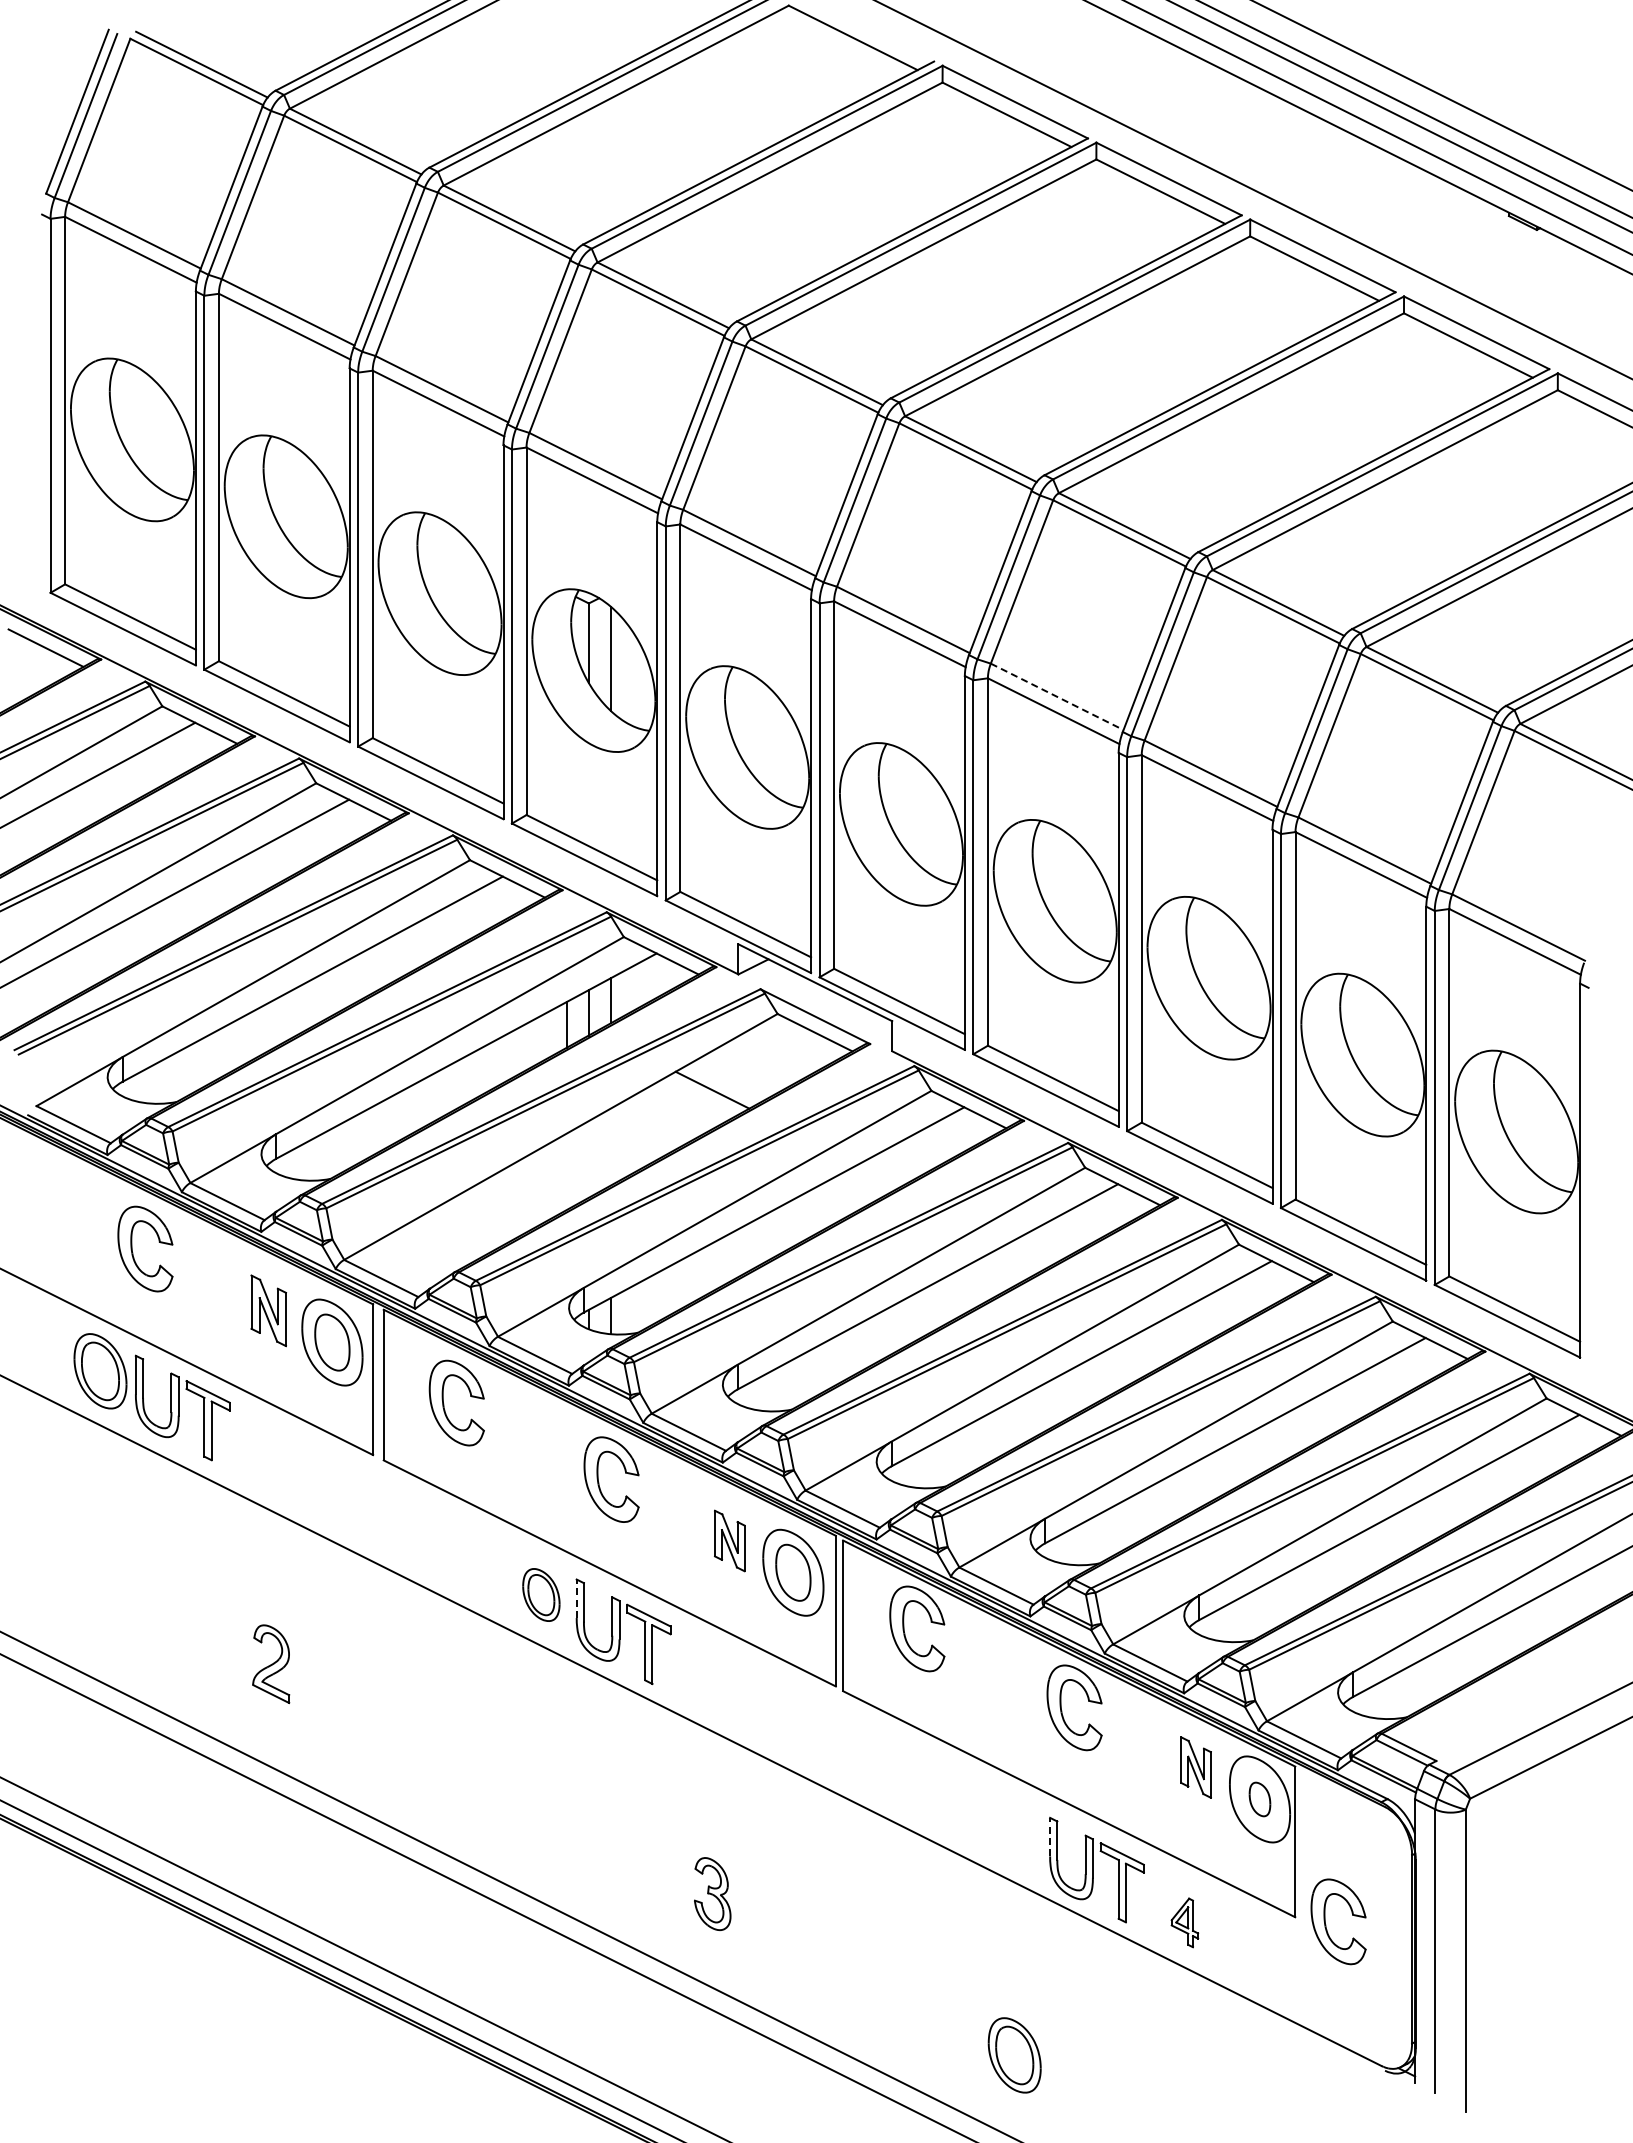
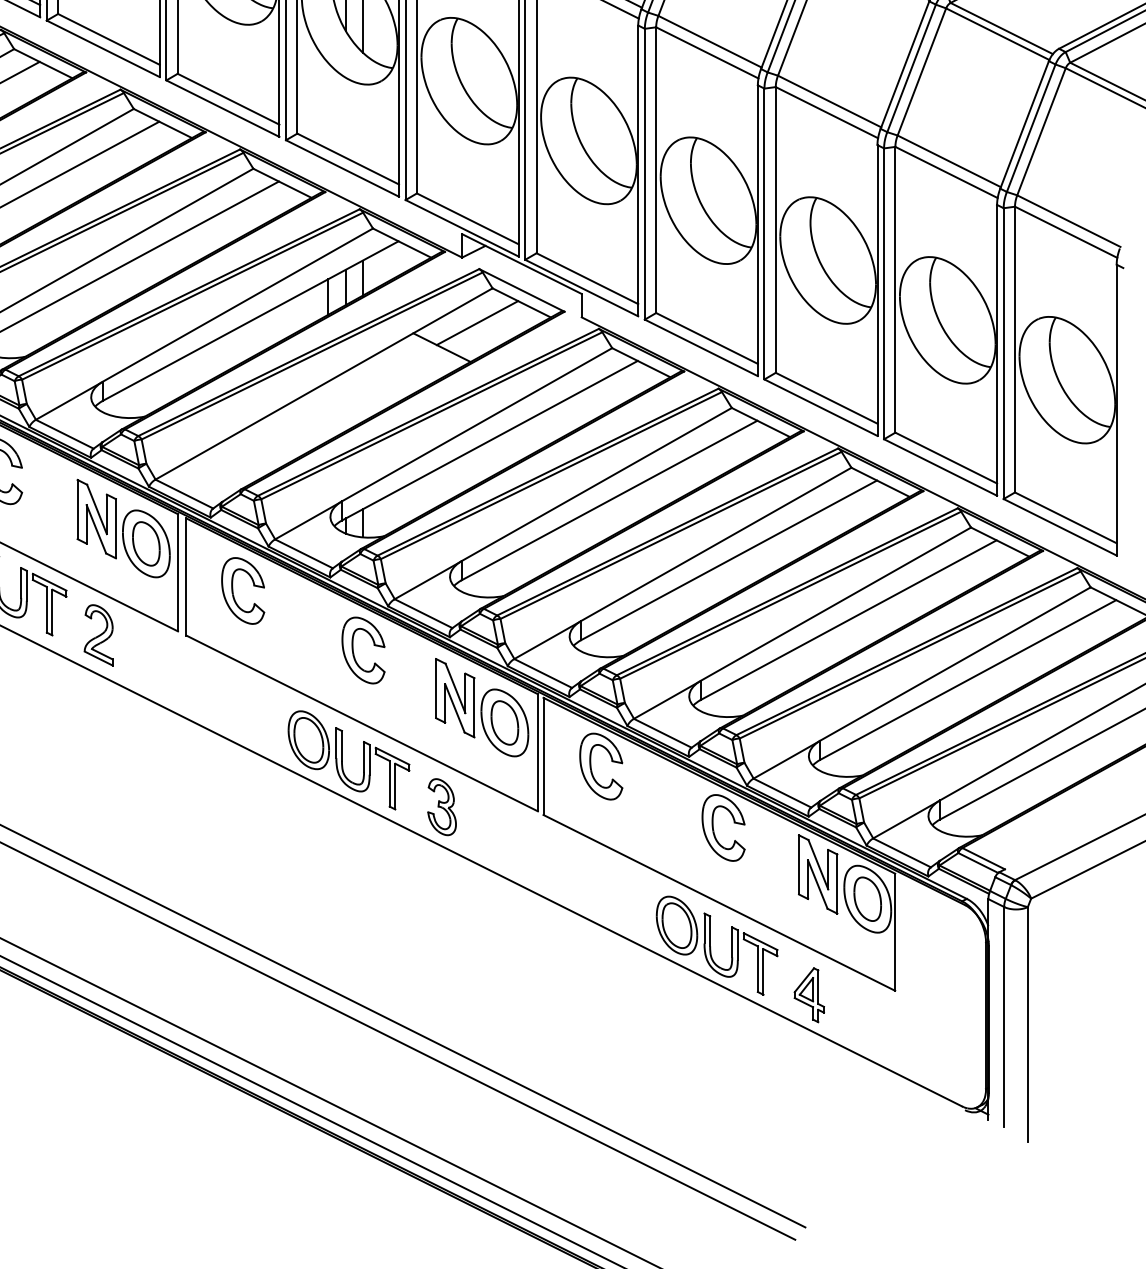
line: (1057, 697) -> (710, 42), dashed -> solid
line: (757, 1058) -> (476, 322), added
part: (268, 1310) -> (96, 518), size x1.43
part: (729, 1540) -> (455, 697), size x1.67
part: (541, 1594) -> (308, 739), size x1.43
line: (576, 1598) -> (336, 742), dashed -> solid
part: (271, 1663) -> (99, 634), moved
part: (1195, 1767) -> (817, 874), size x1.67
part: (1259, 1799) -> (867, 899), size x1.67
line: (1050, 1836) -> (704, 928), dashed -> solid
part: (712, 1893) -> (441, 806), moved
part: (1184, 1922) -> (809, 994), size x1.43
part: (1326, 1924) -> (919, 996), removed
part: (1014, 2055) -> (676, 925), moved

